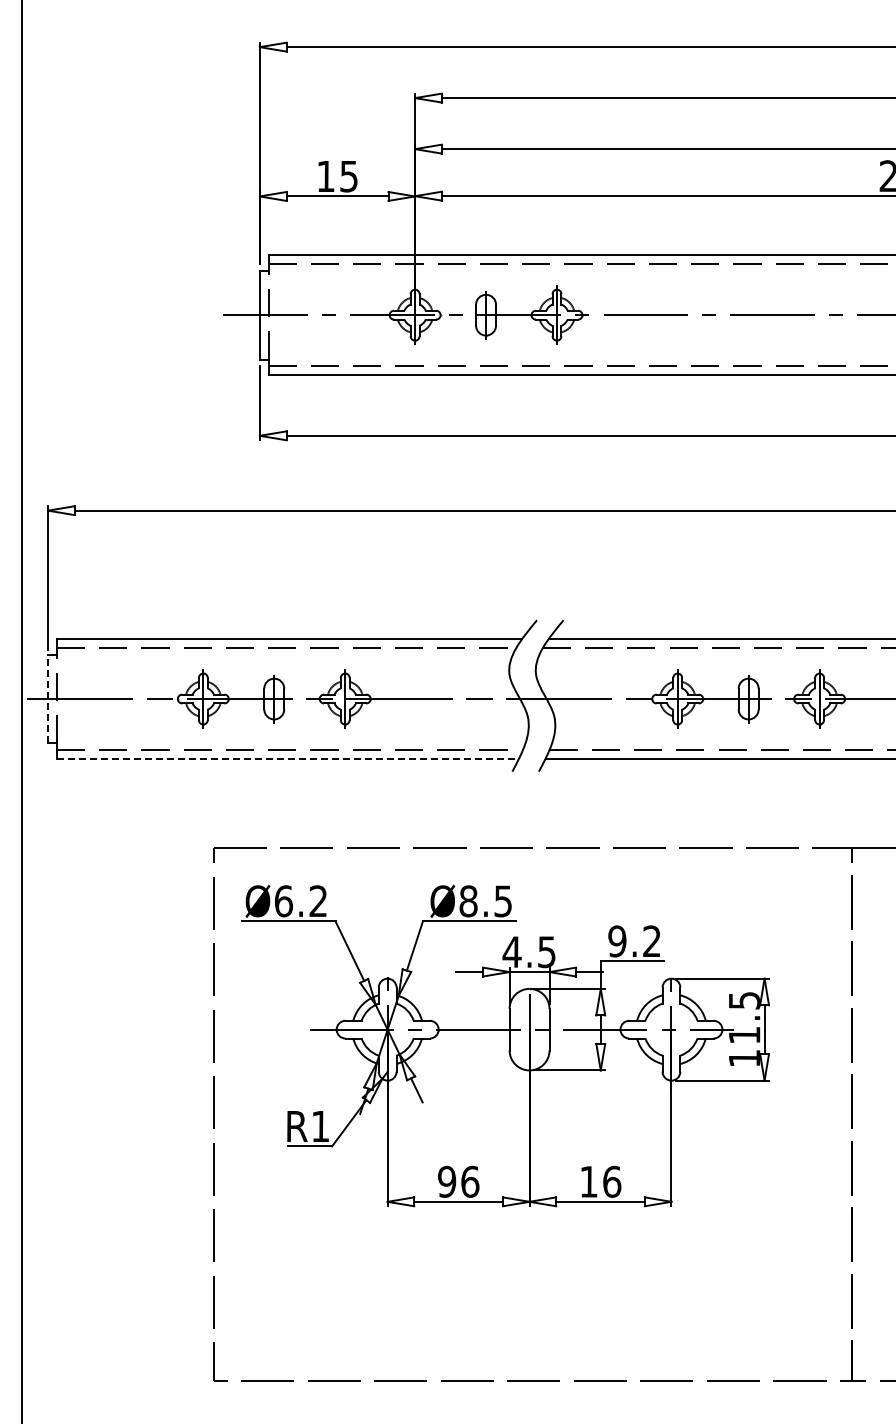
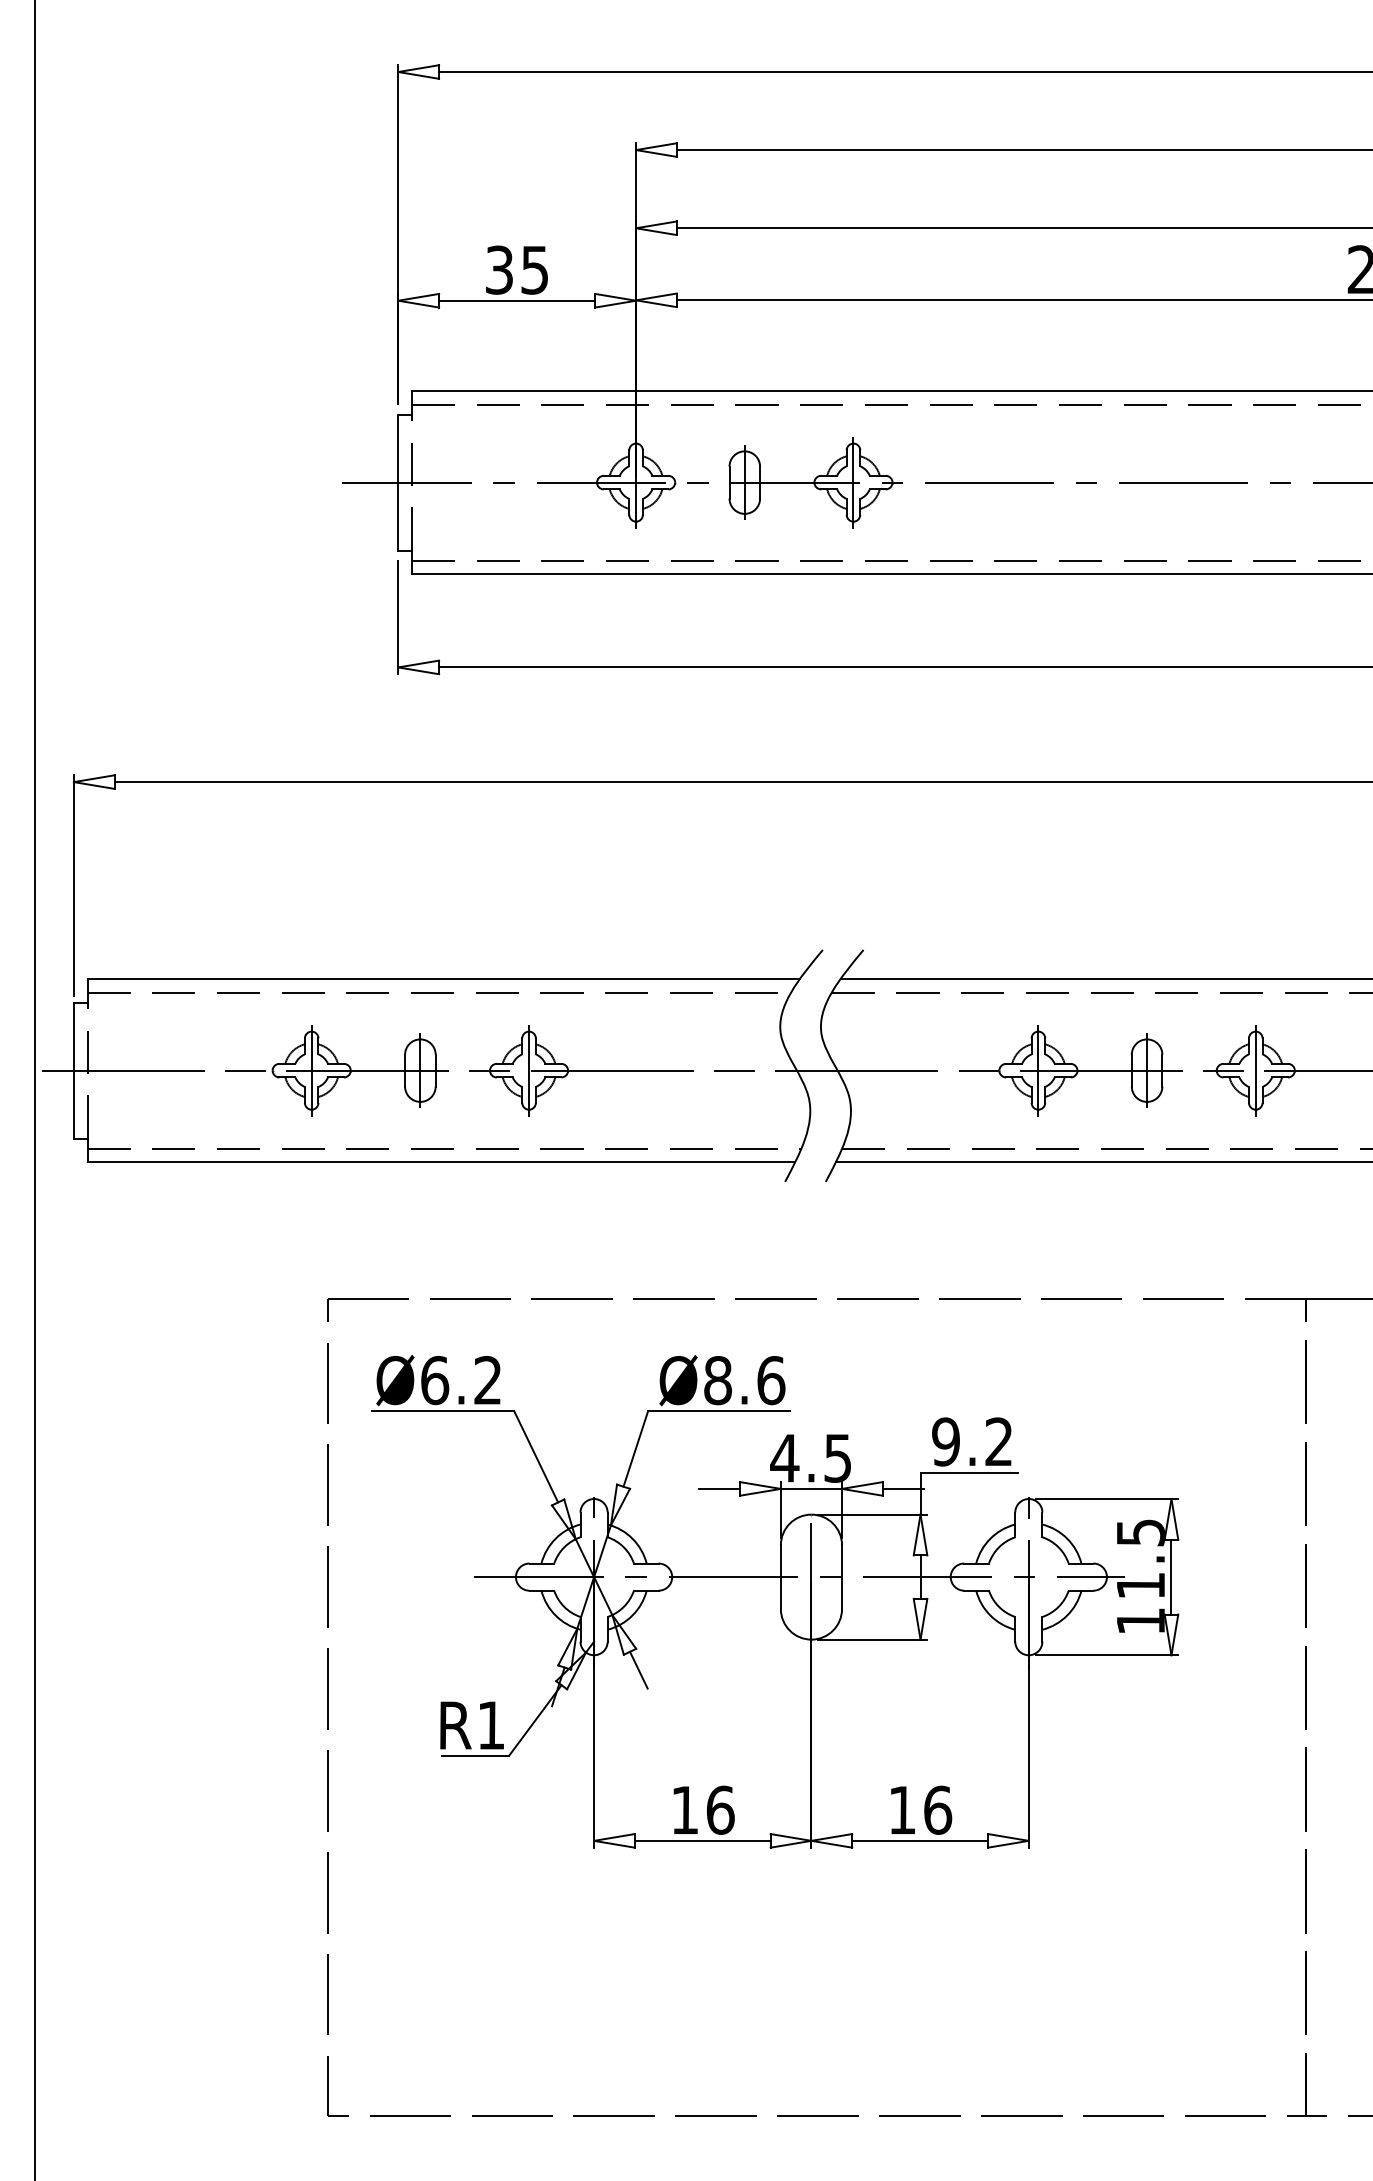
text: (325, 176) -> (498, 270), 15 -> 35
line: (48, 698) -> (74, 1069), dashed -> solid
line: (287, 758) -> (440, 1161), dashed -> solid
text: (503, 901) -> (771, 1380), Ø8.5 -> Ø8.6
text: (447, 1181) -> (685, 1809), 96 -> 16

